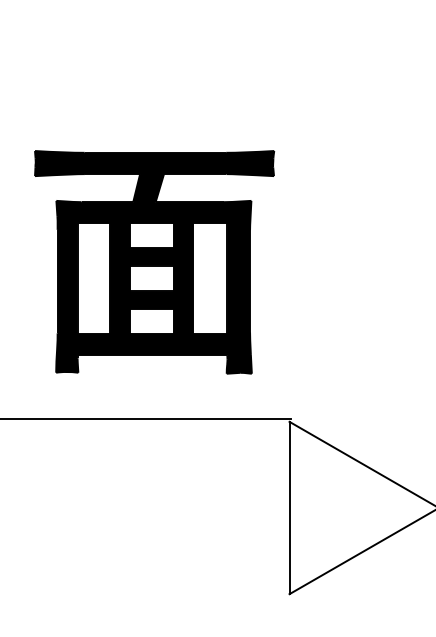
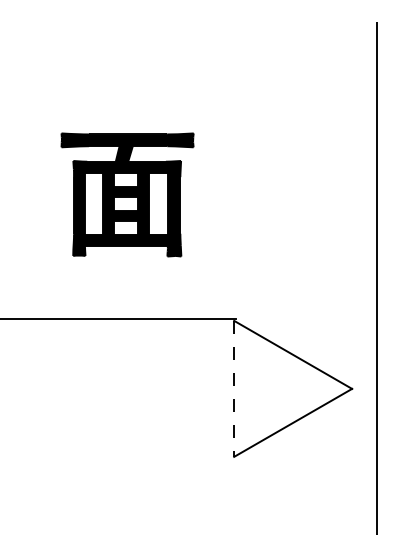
part: (154, 261) -> (127, 194), size x0.7
line: (289, 508) -> (234, 389), solid -> dashed

